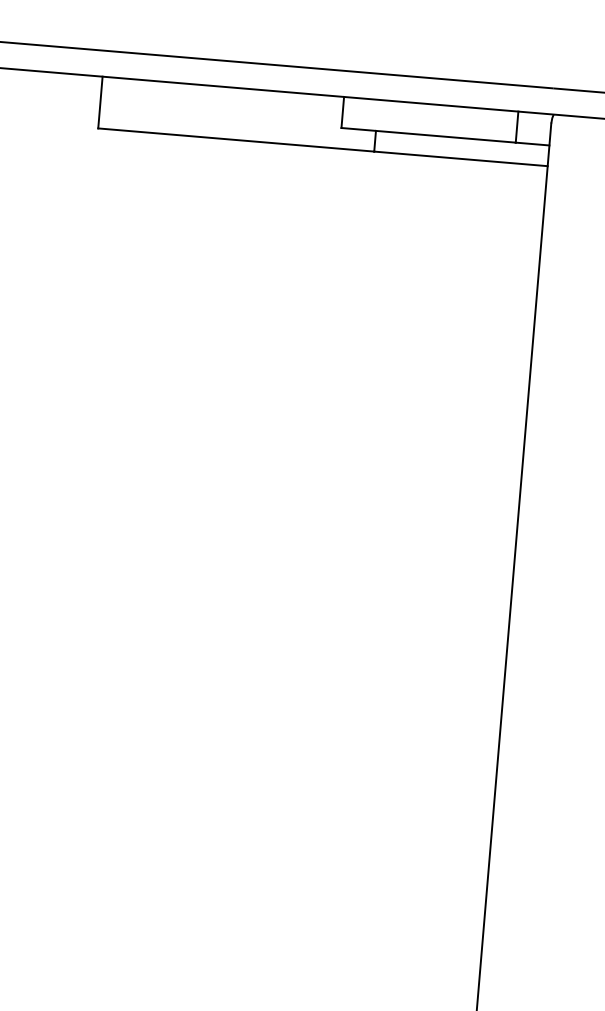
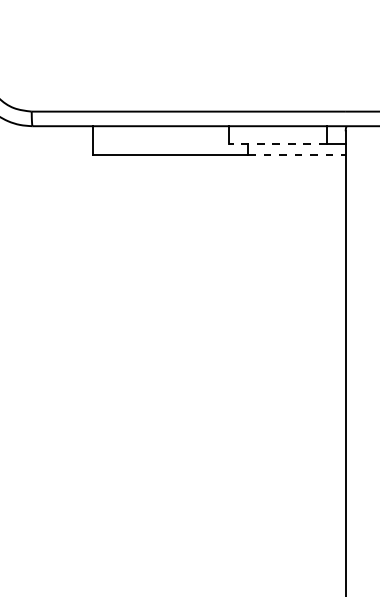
line: (428, 134) -> (277, 143), solid -> dashed
line: (460, 159) -> (296, 155), solid -> dashed

